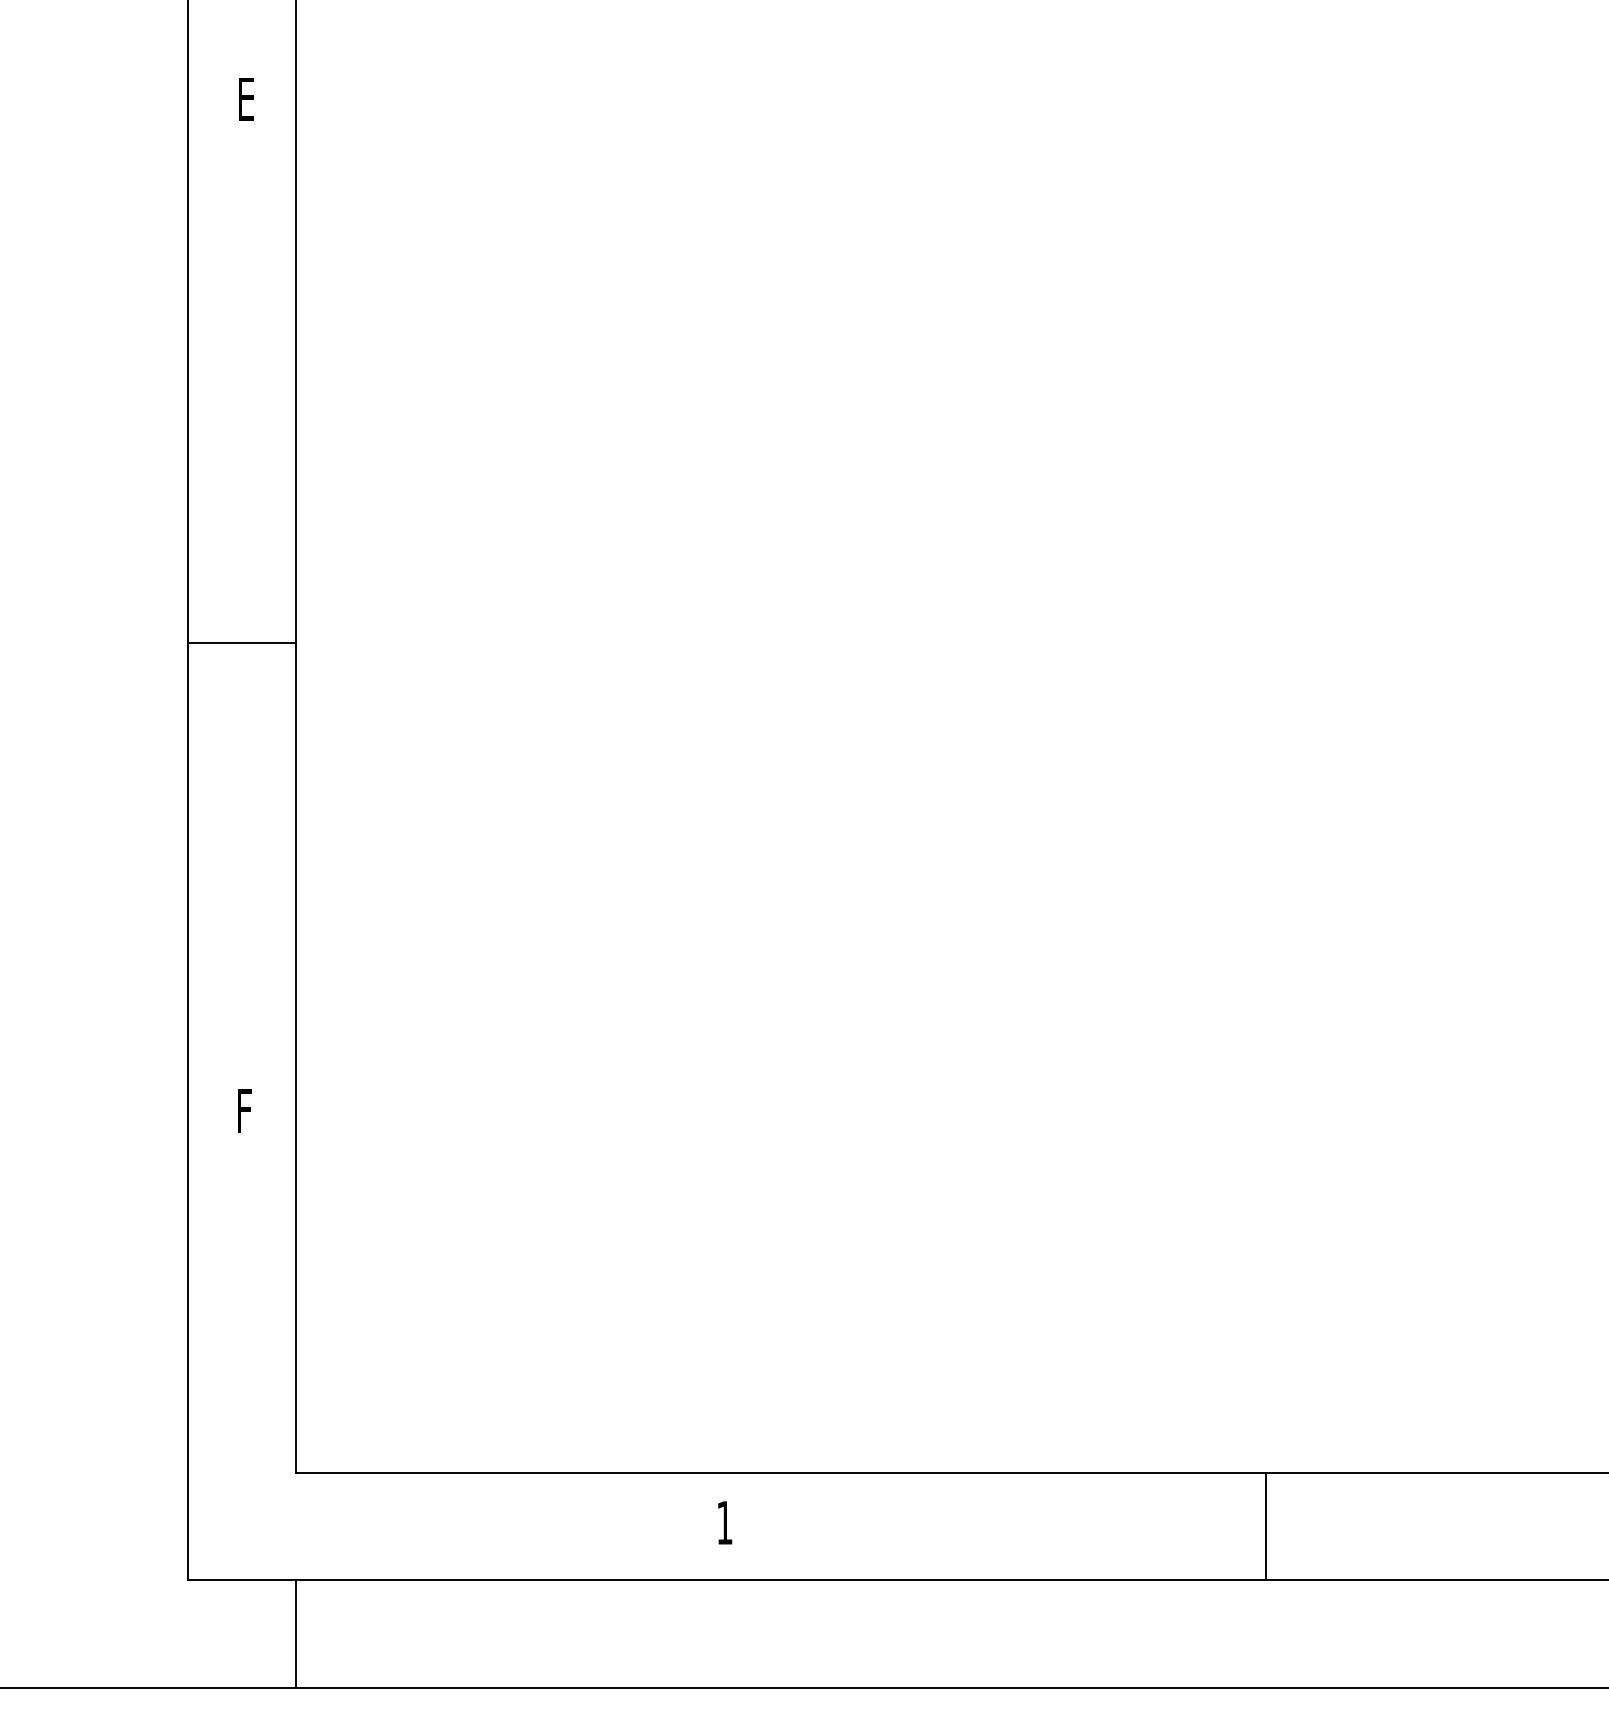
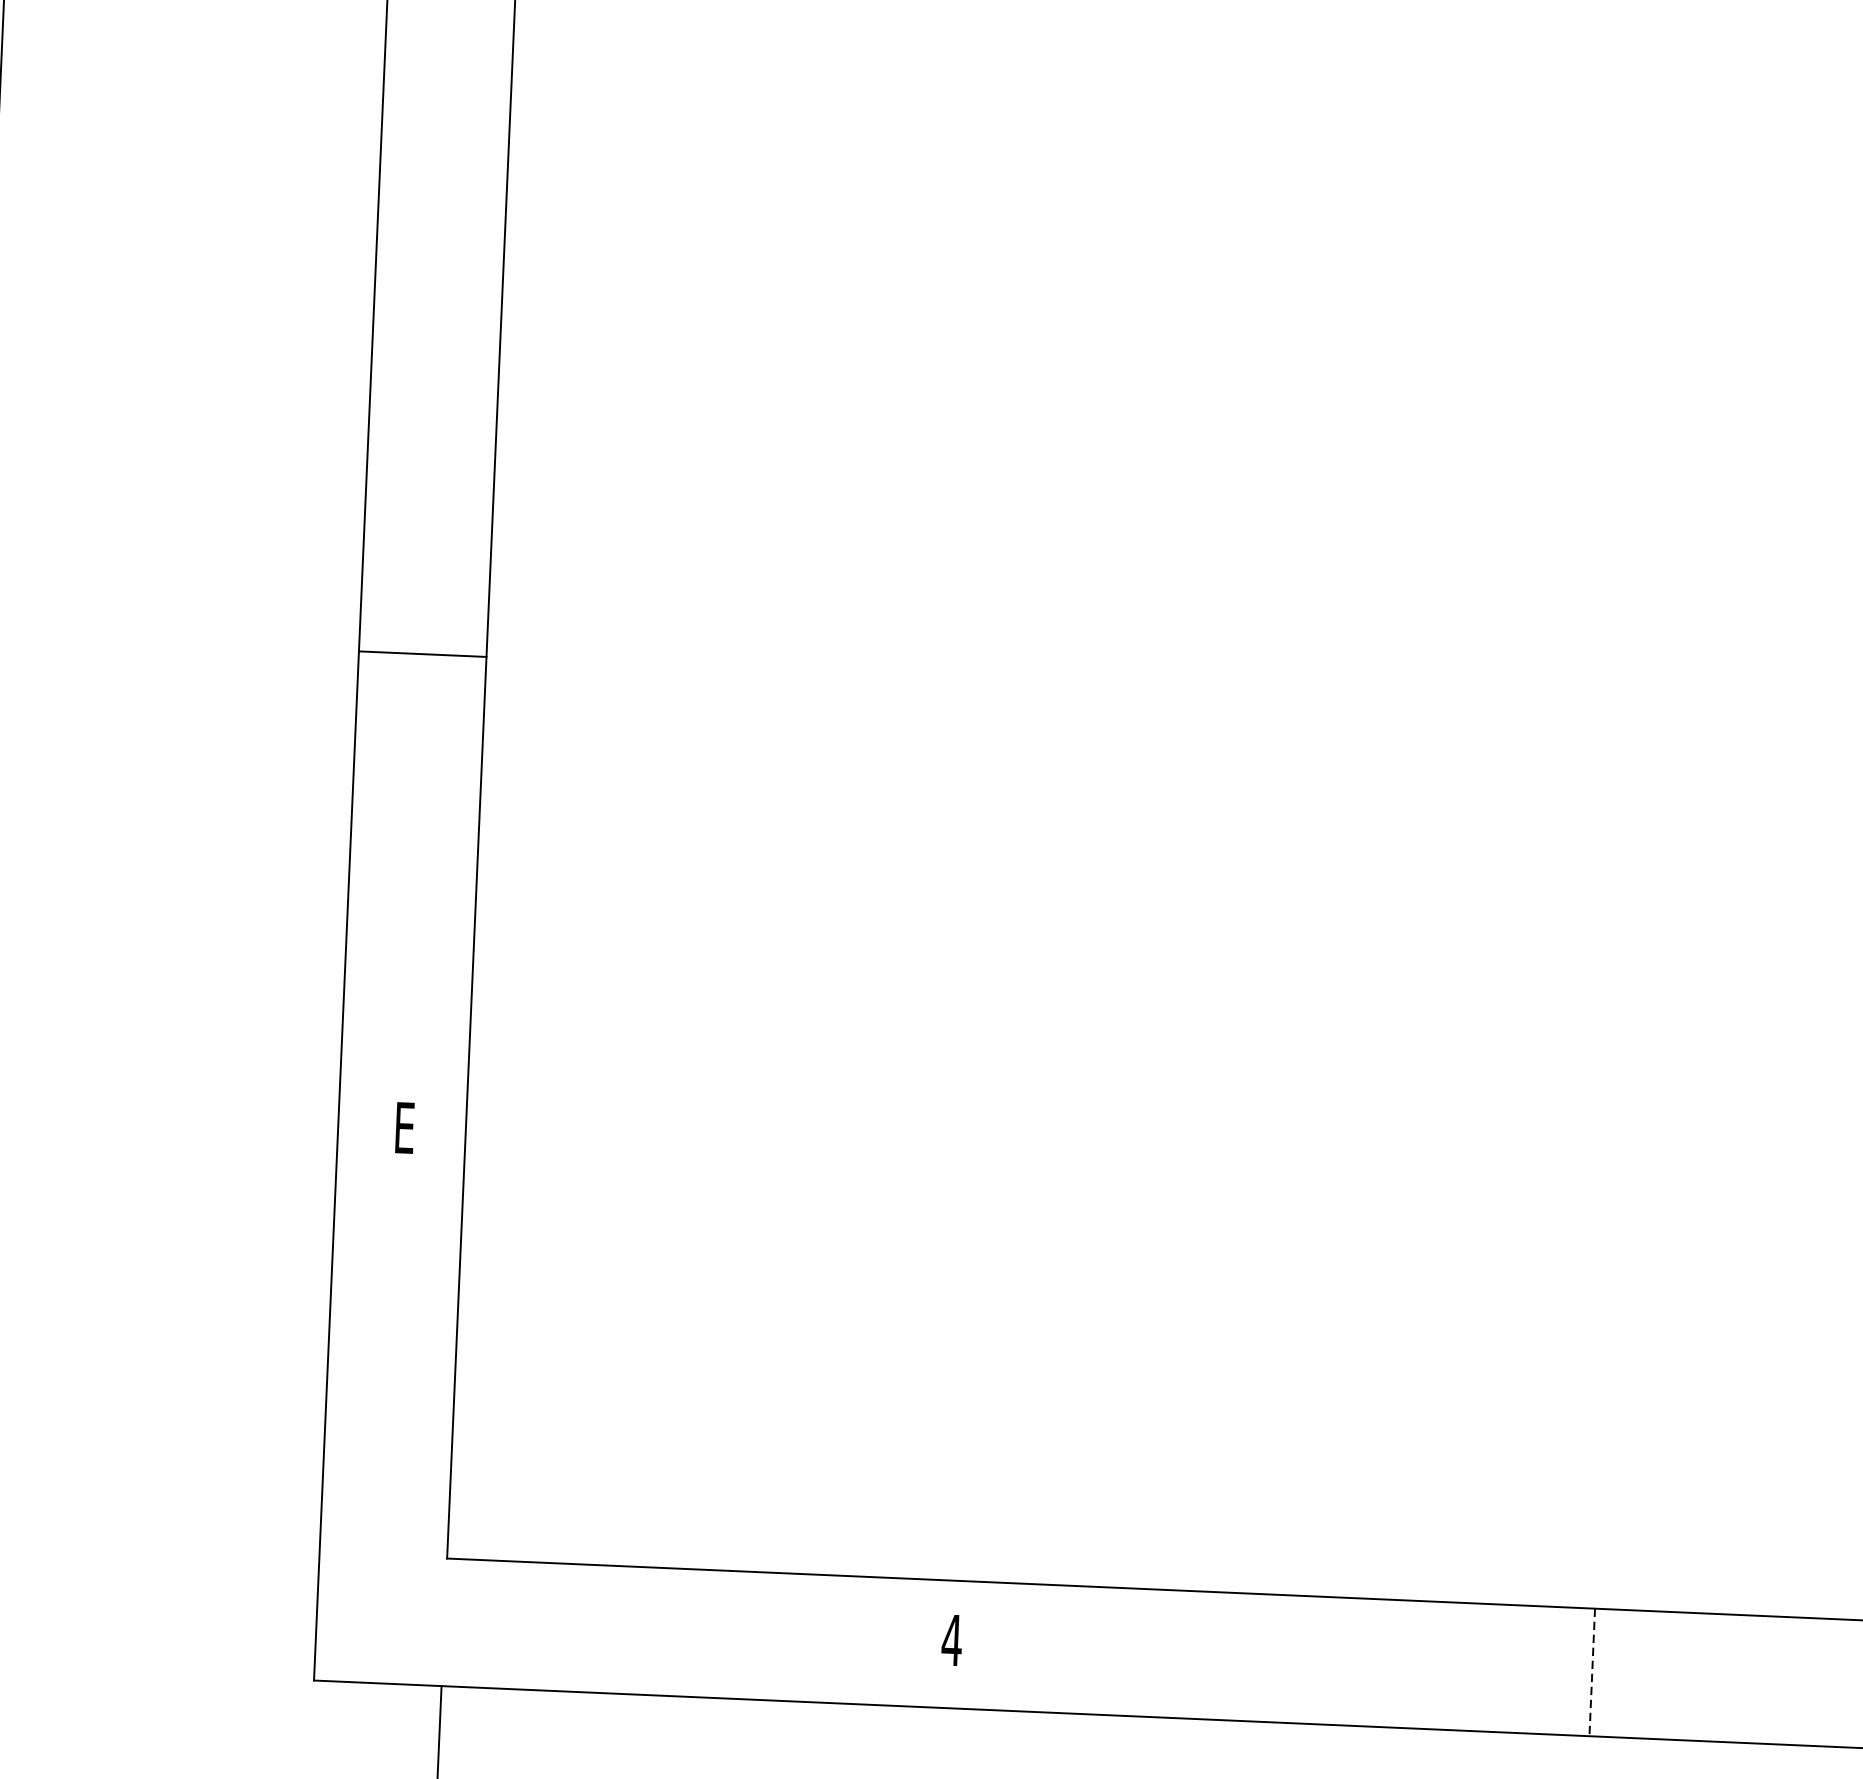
line: (242, 642) -> (423, 653), moved
text: (244, 1110) -> (404, 1127), F -> E
text: (724, 1522) -> (951, 1639), 1 -> 4
line: (1265, 1526) -> (1591, 1672), solid -> dashed

